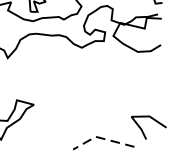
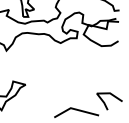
line: (102, 138) -> (75, 109), dashed -> solid

